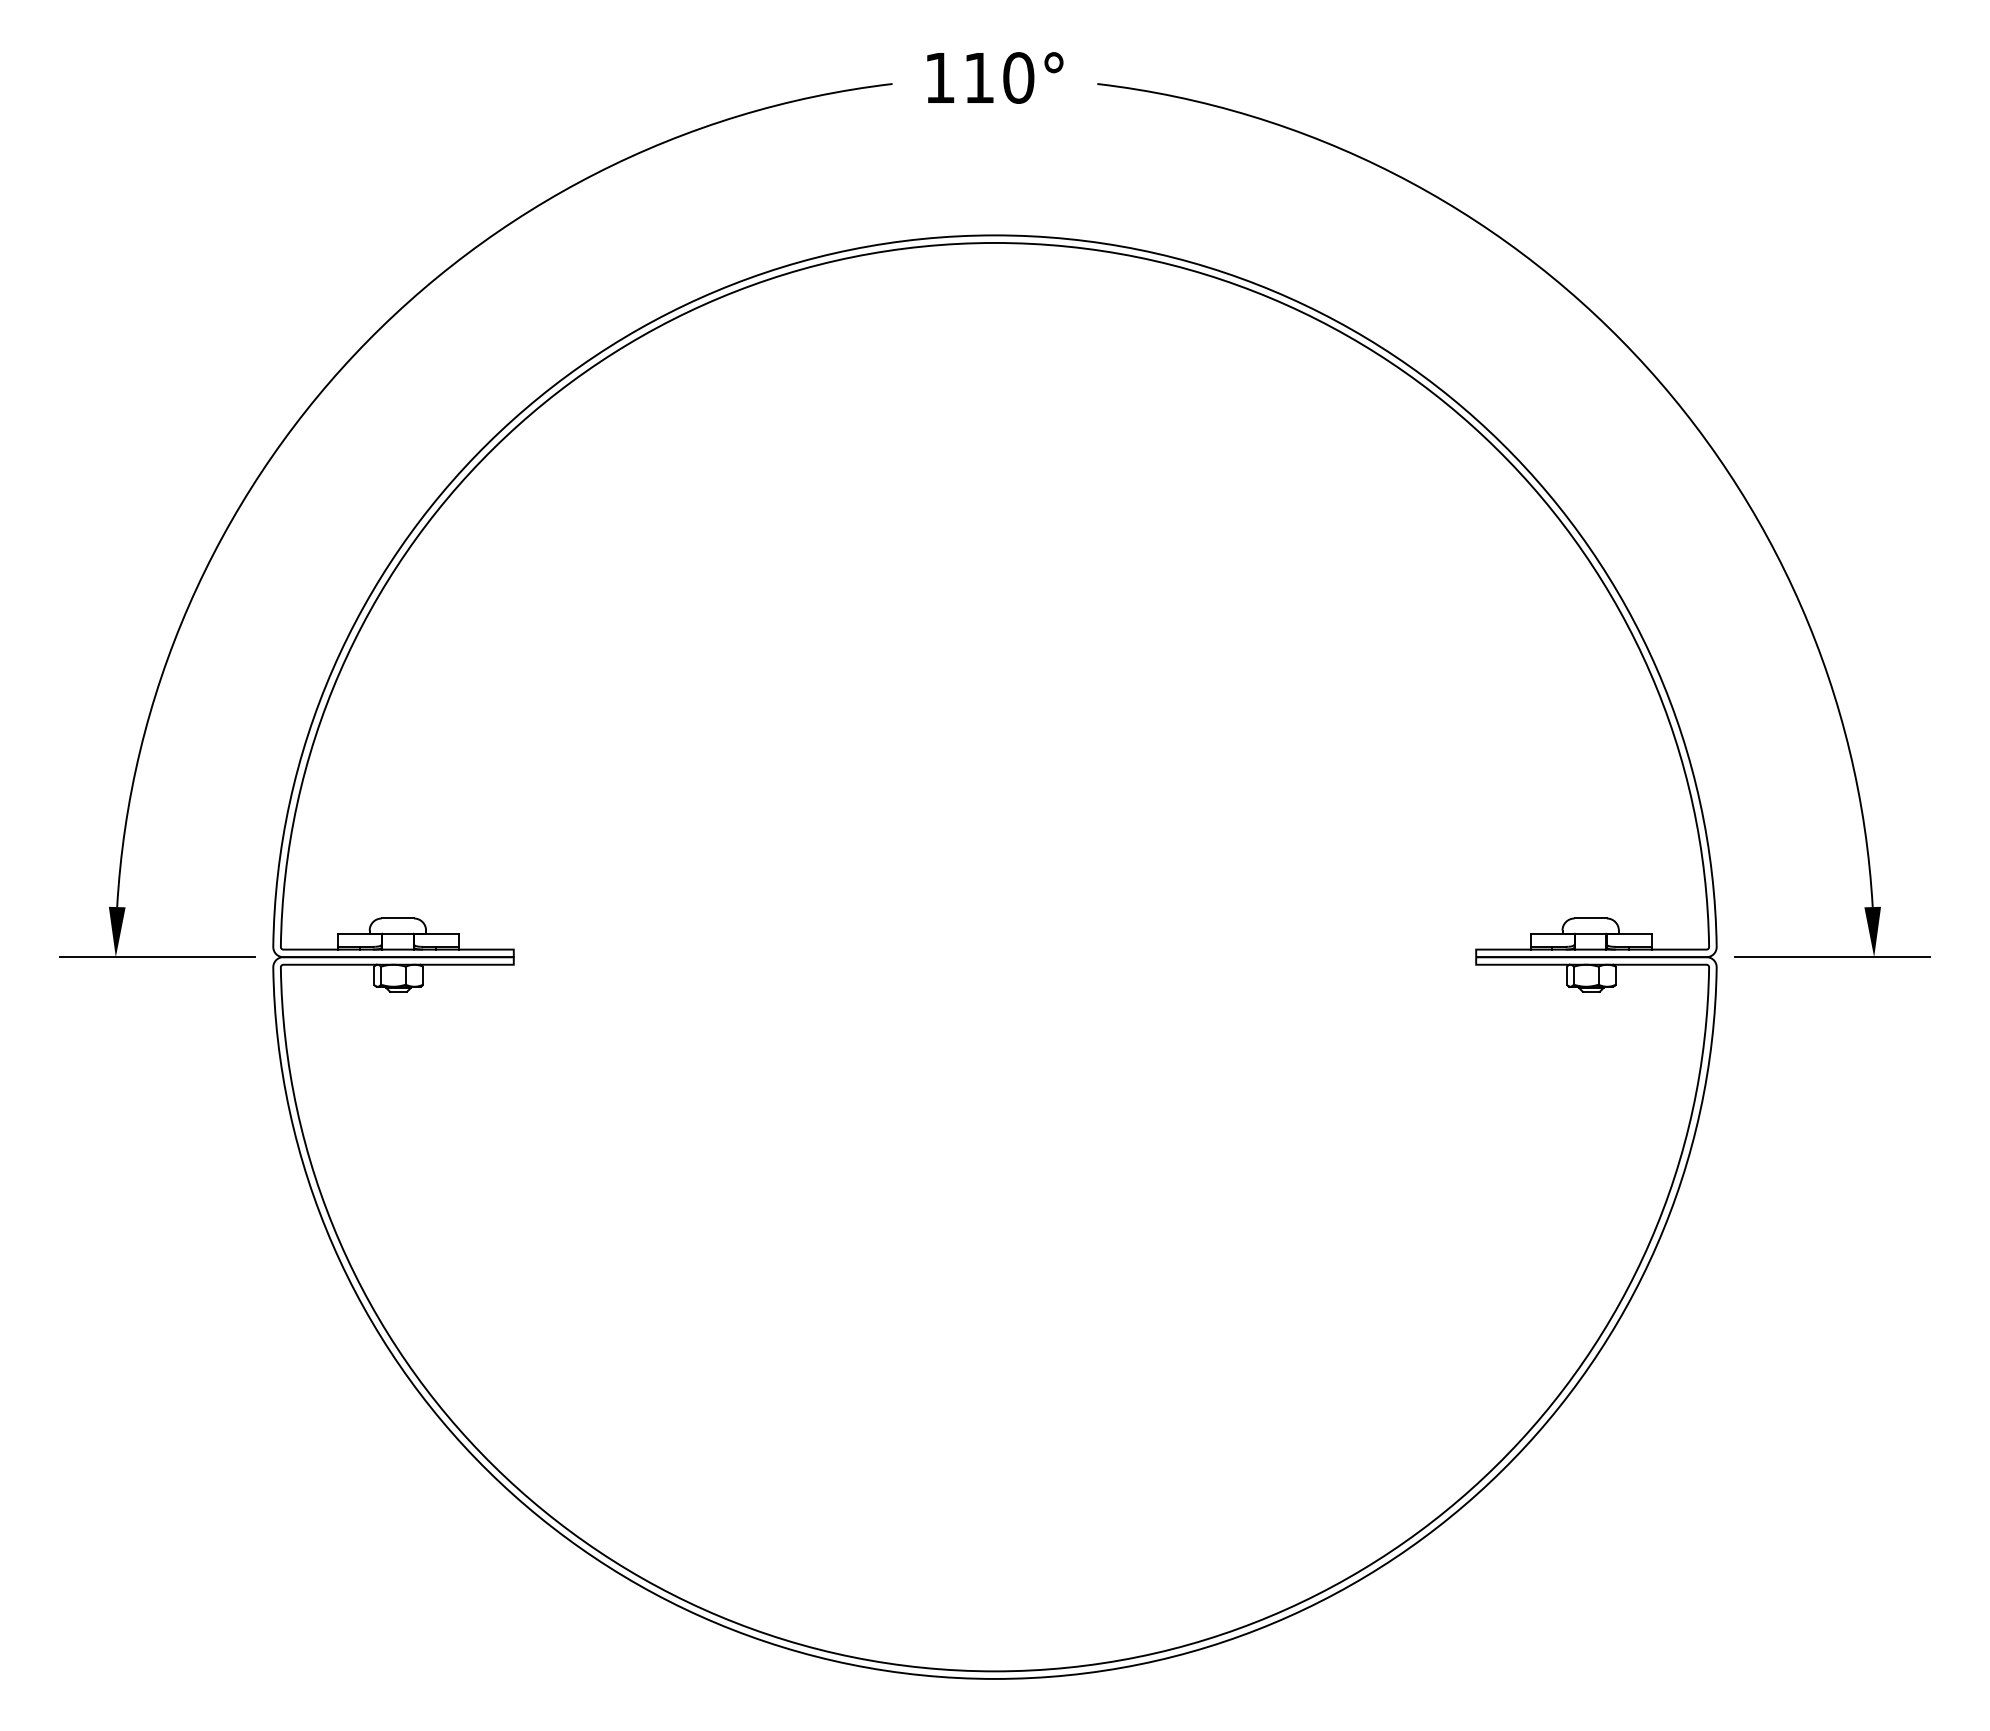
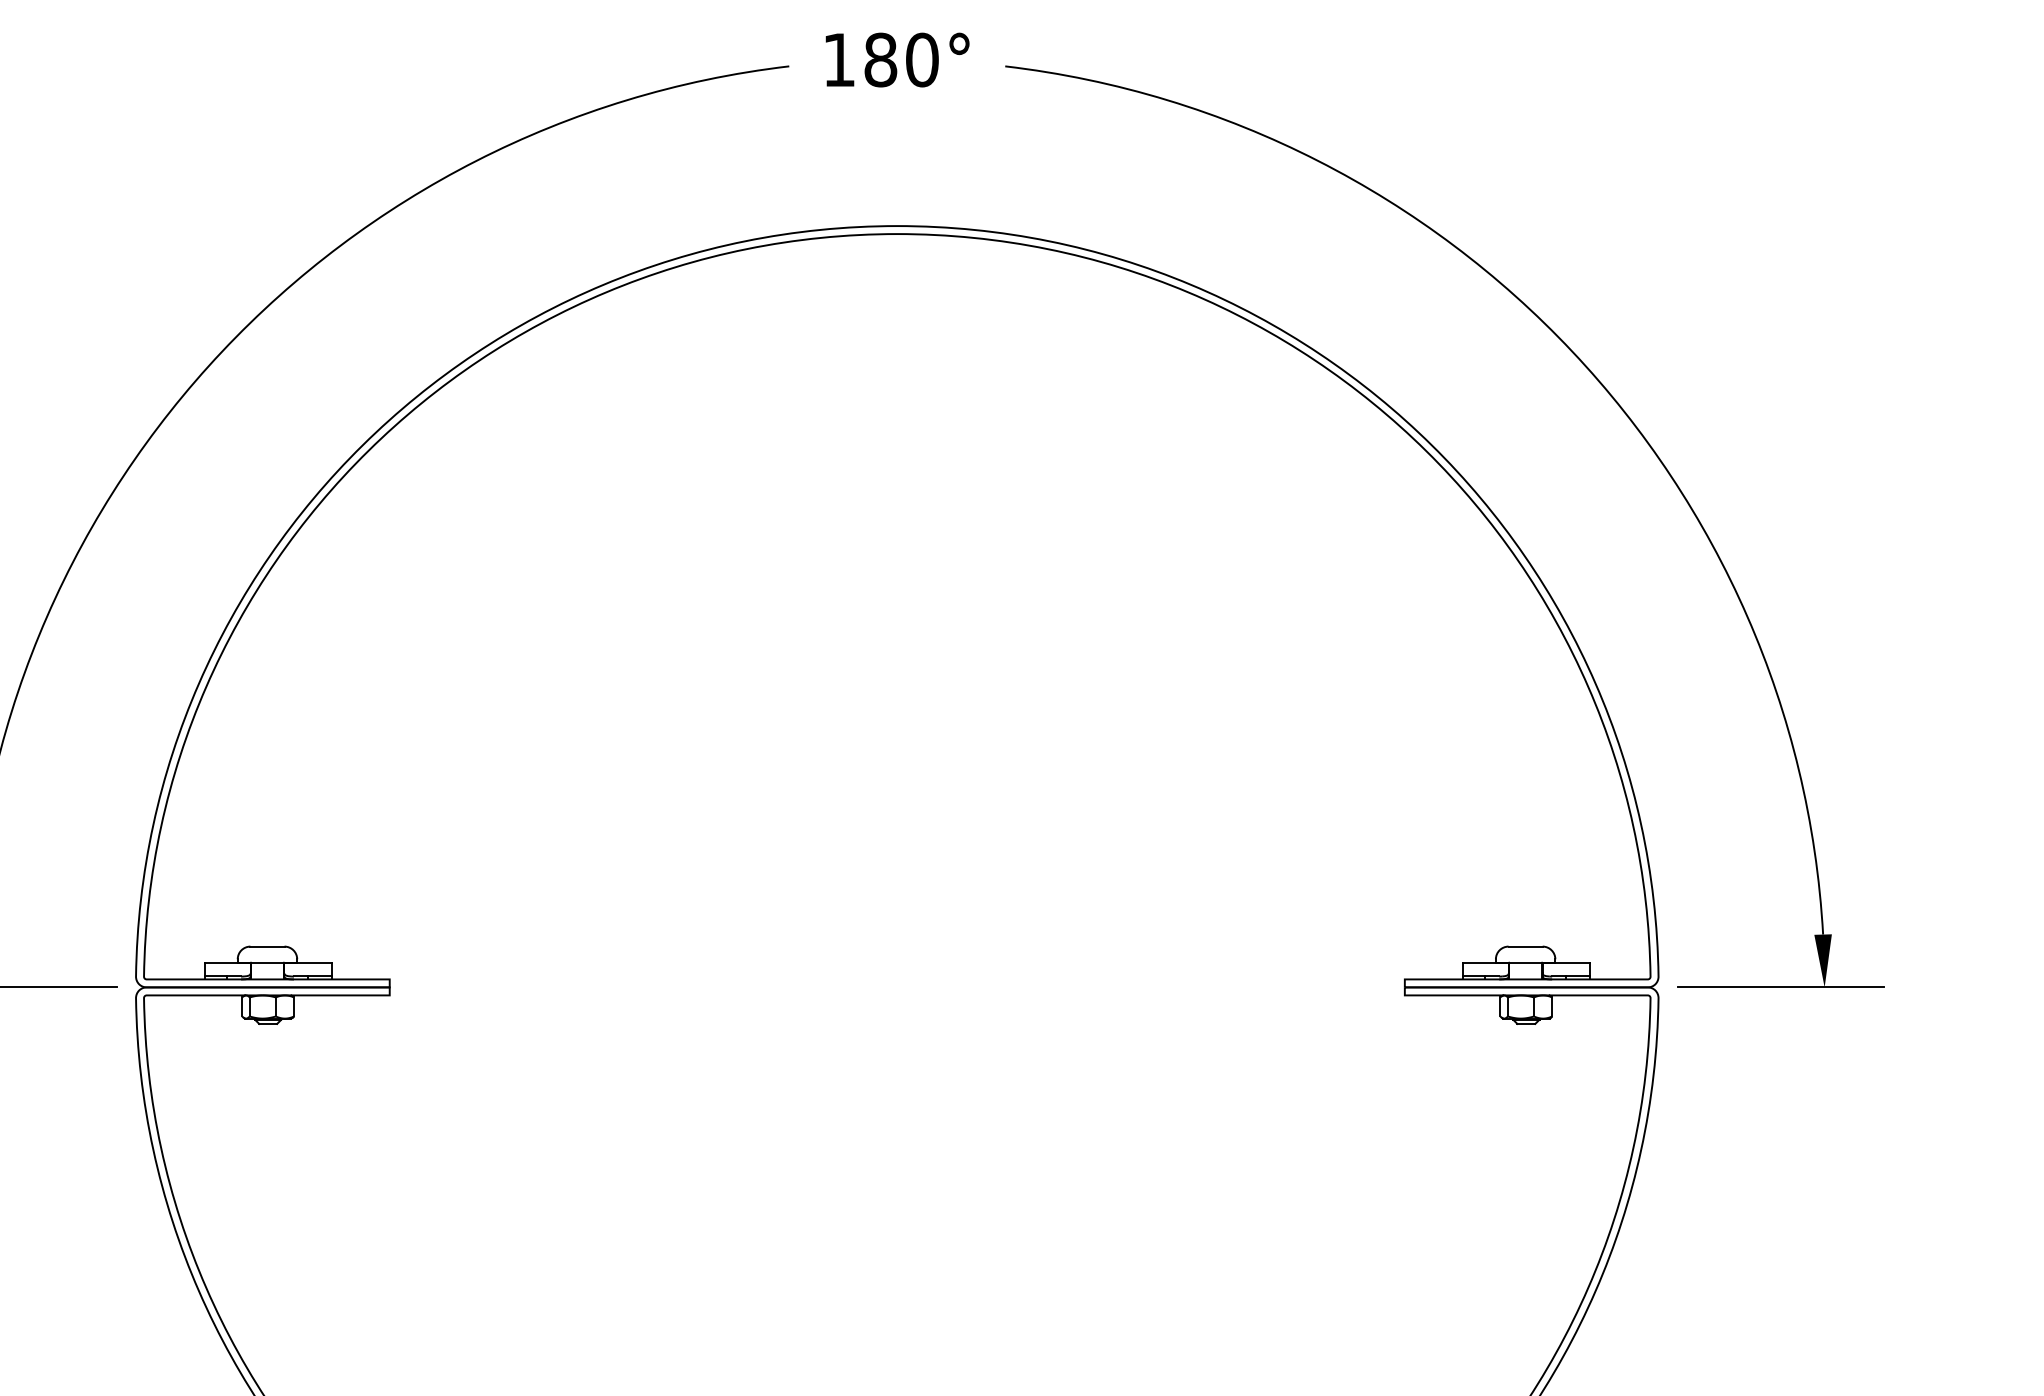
text: (979, 77) -> (880, 59), 110° -> 180°

